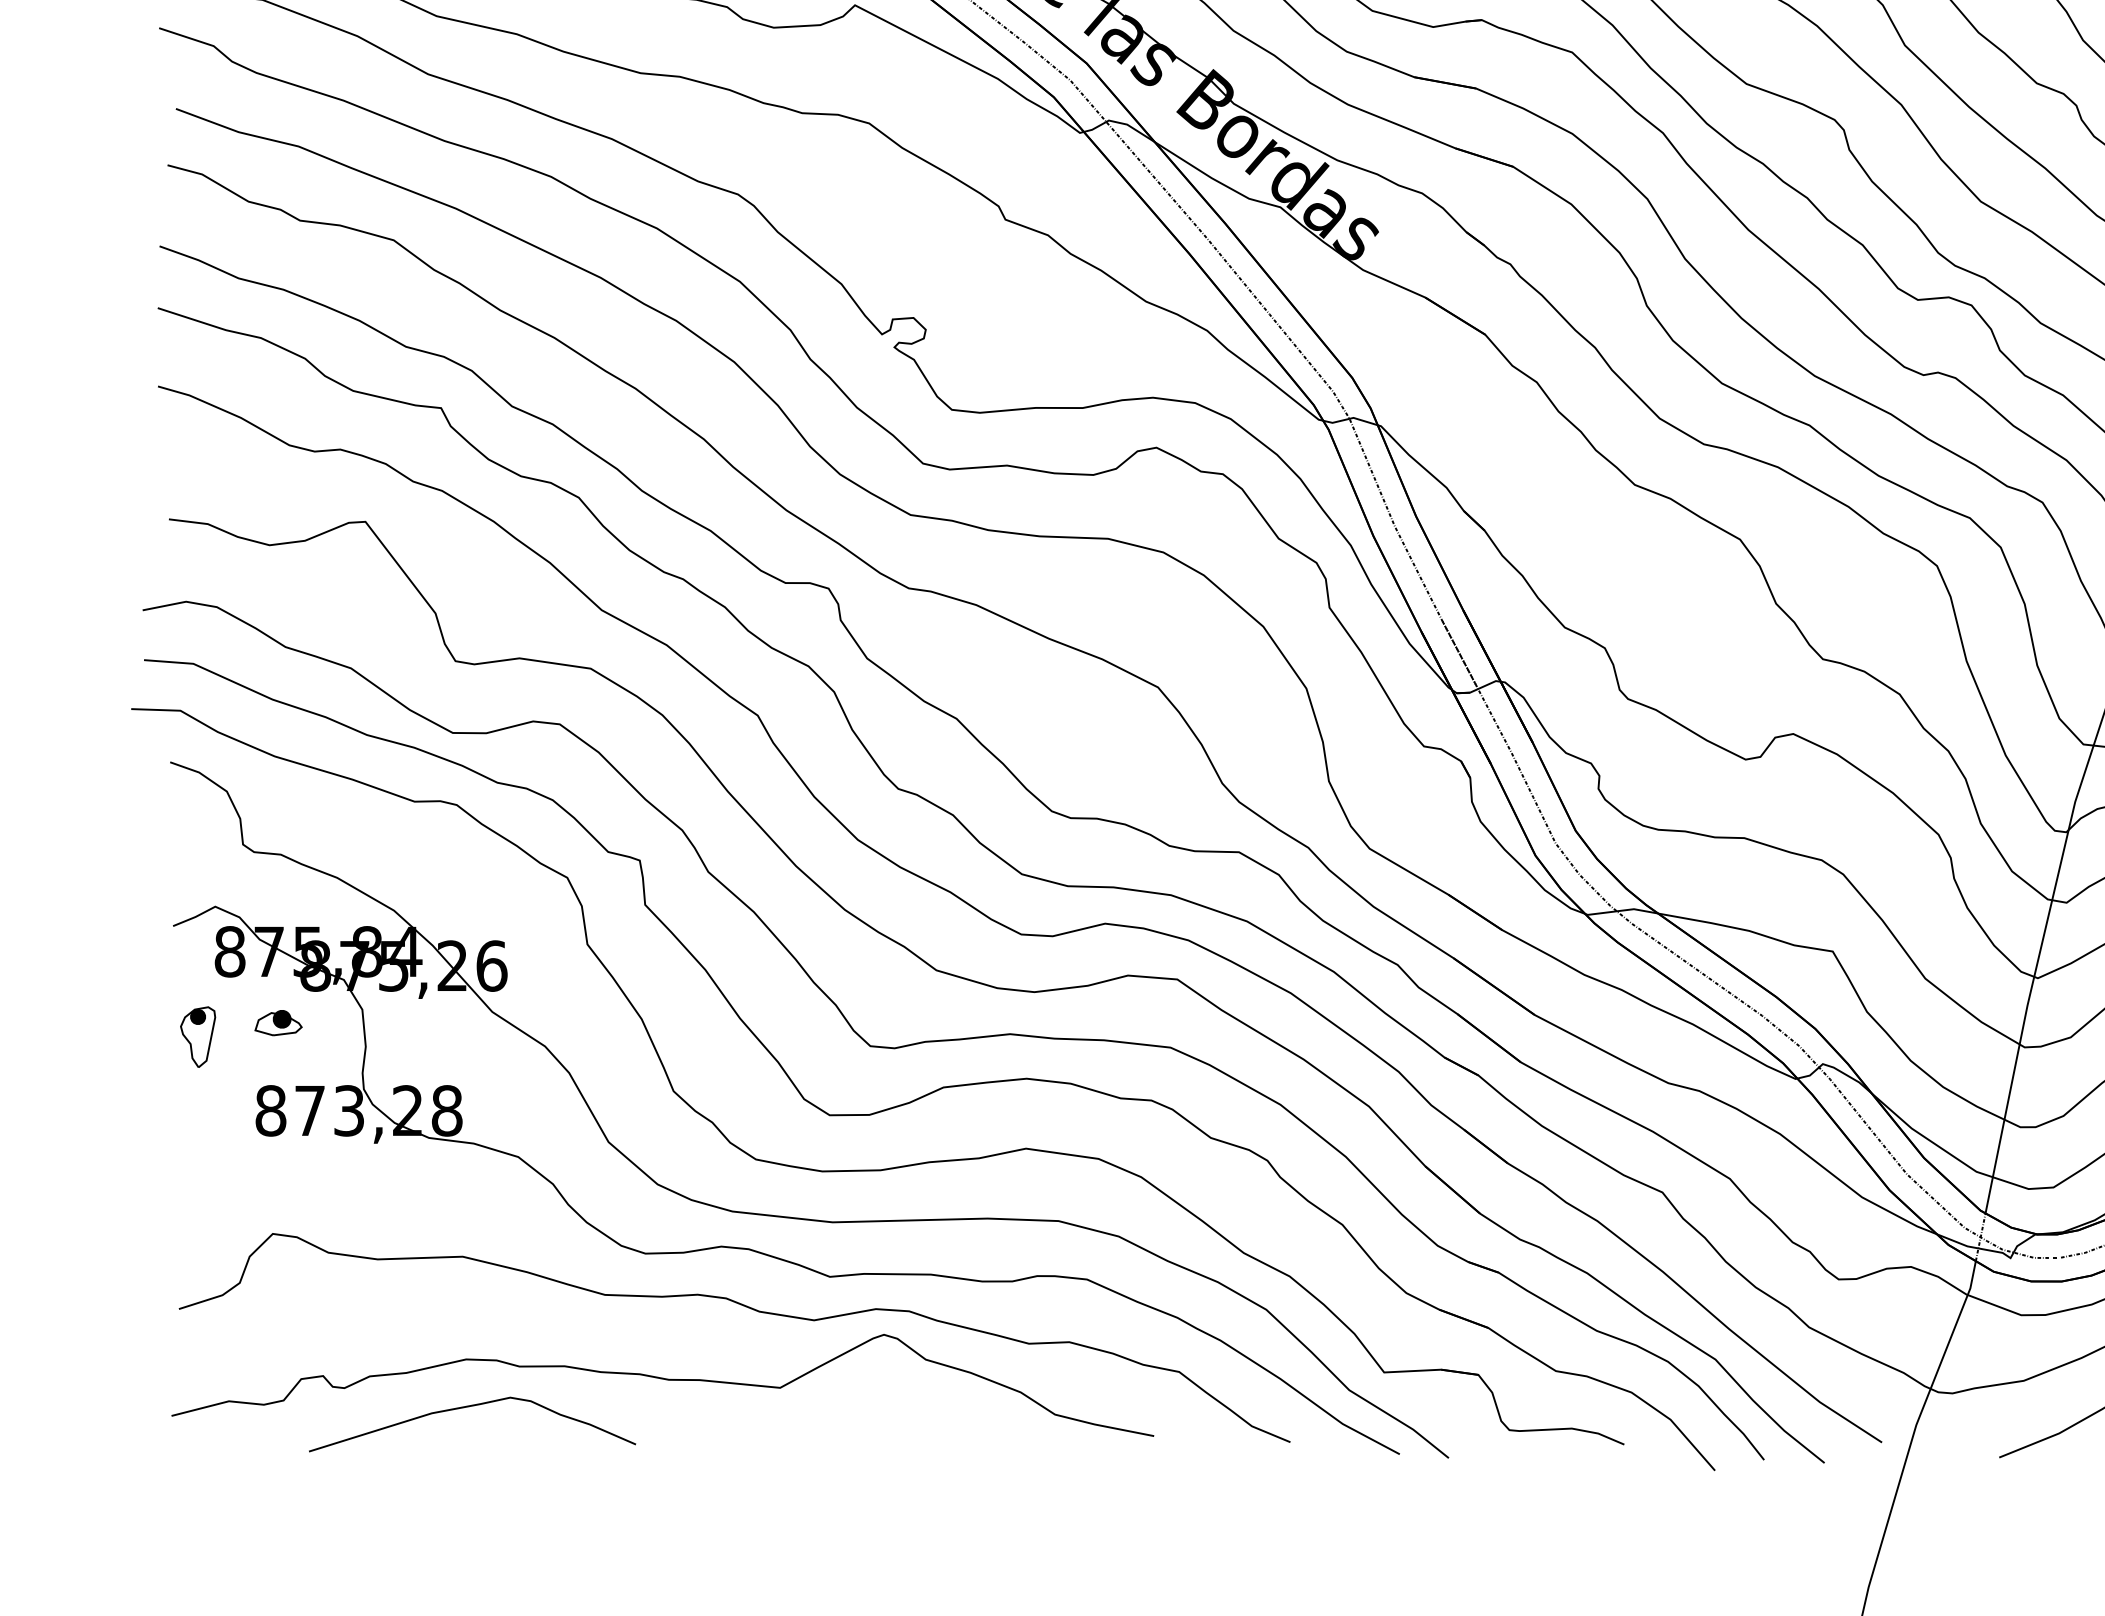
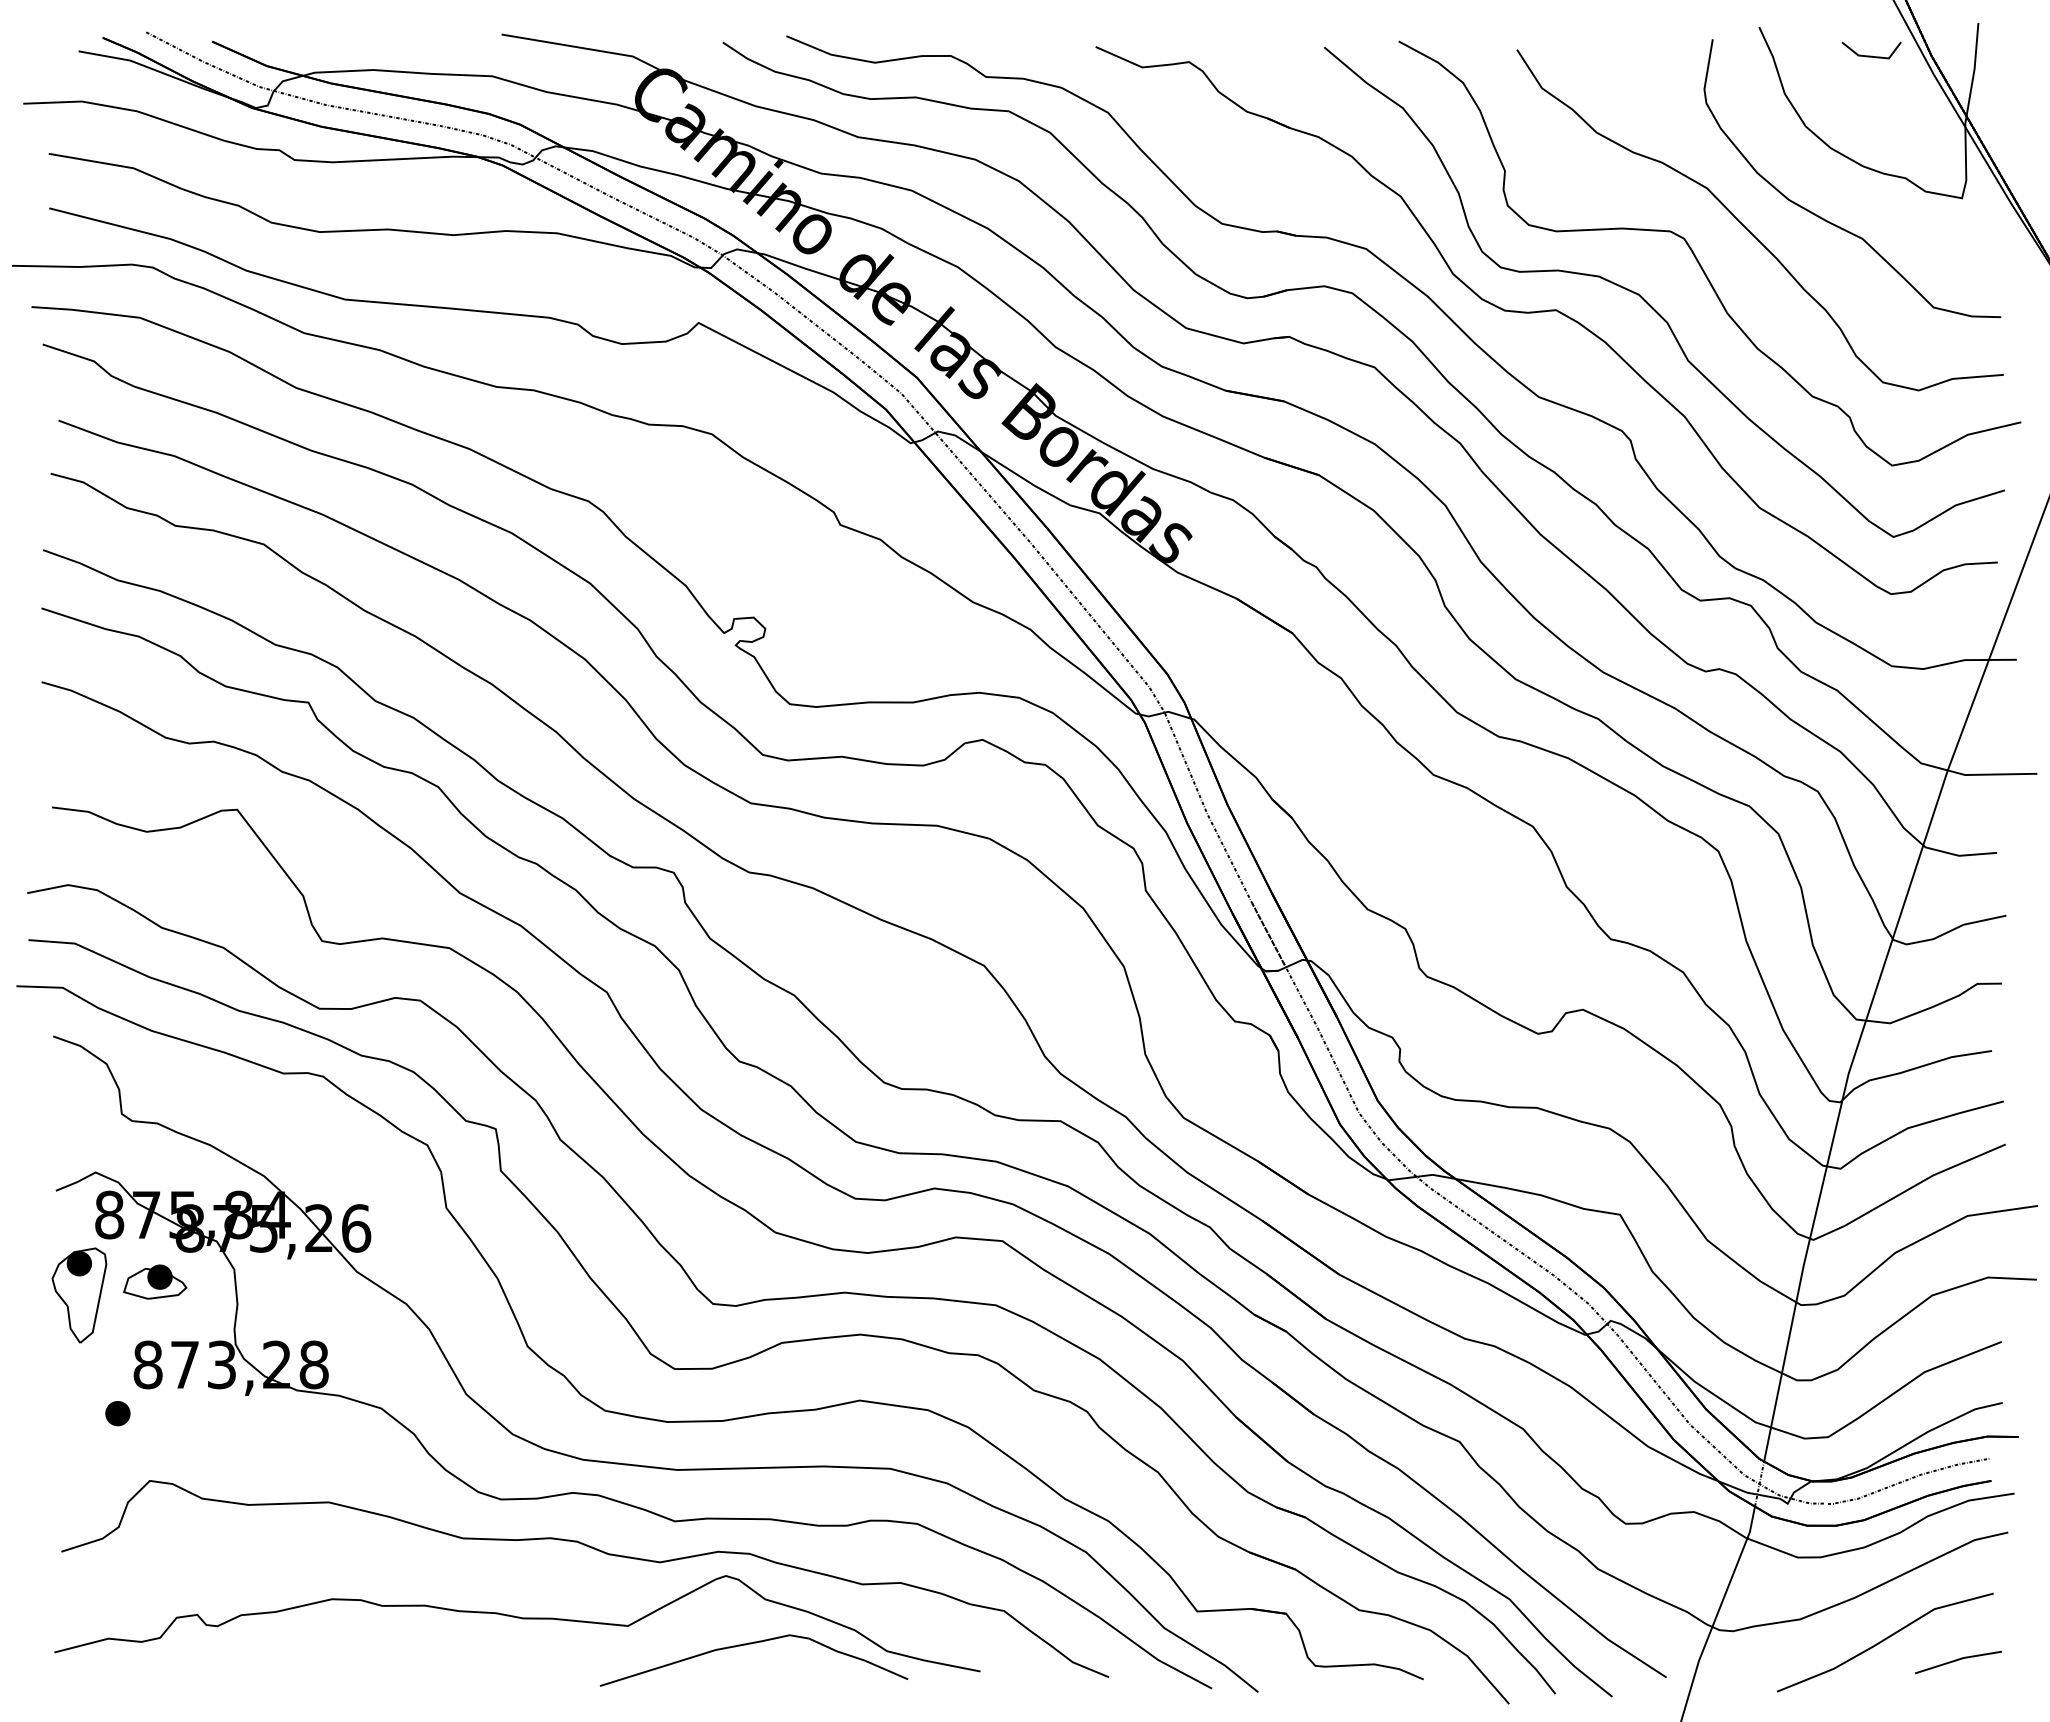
part: (278, 1022) -> (155, 1281), size x1.43
part: (198, 1037) -> (79, 1295), size x1.67
part: (238, 1162) -> (117, 1413), added
part: (469, 1407) -> (751, 1644), moved

